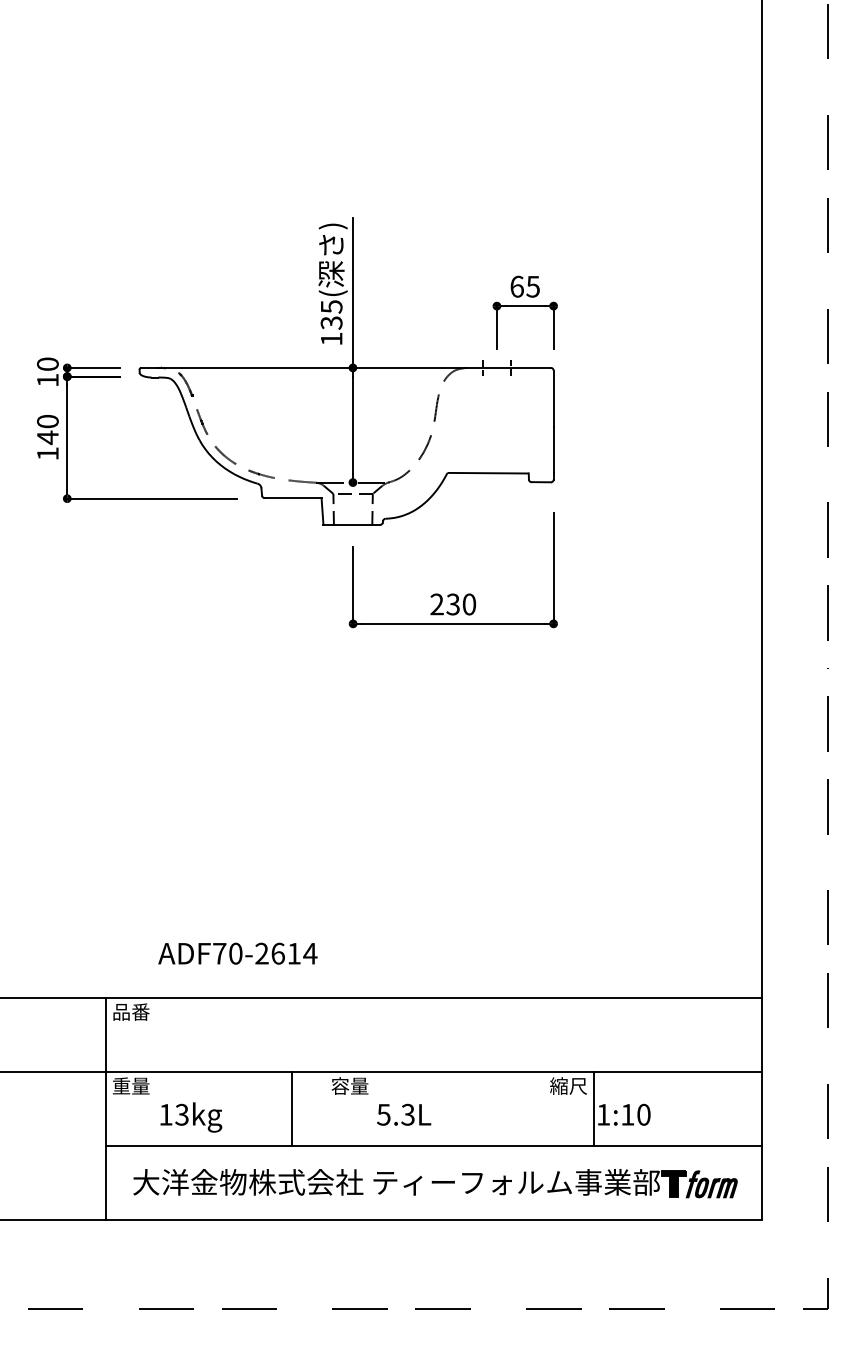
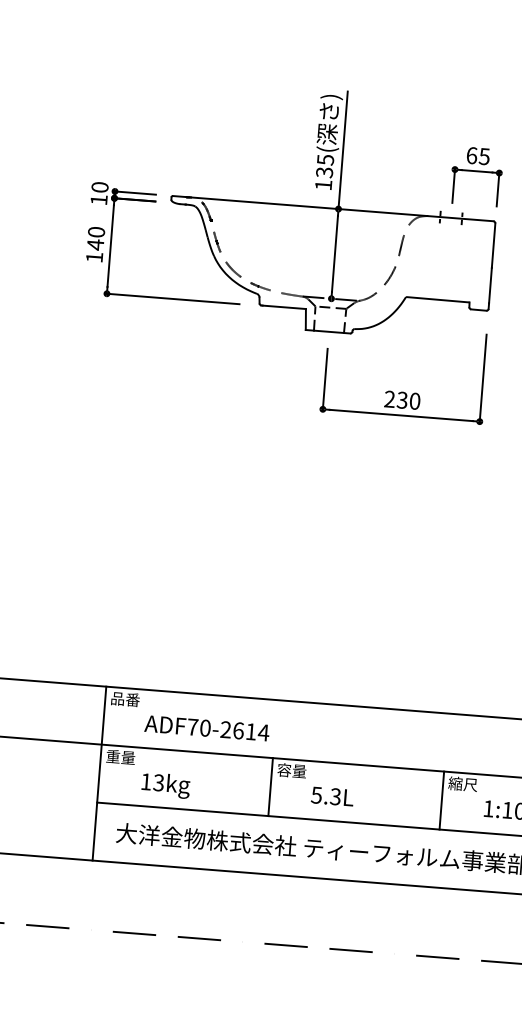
text: (237, 953) -> (206, 728), moved
line: (291, 1108) -> (270, 786), moved
line: (594, 1108) -> (442, 800), moved

